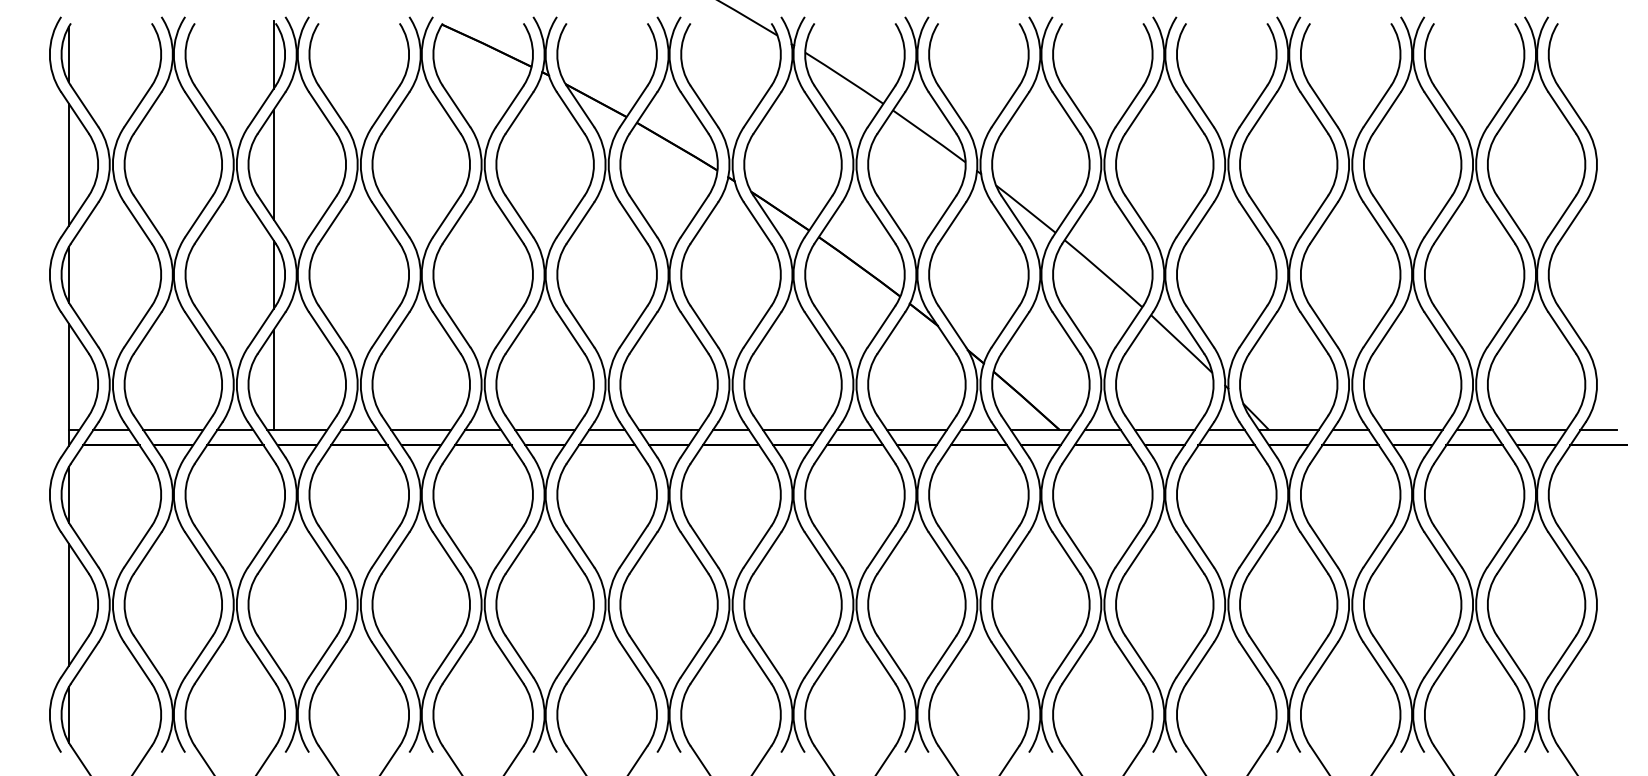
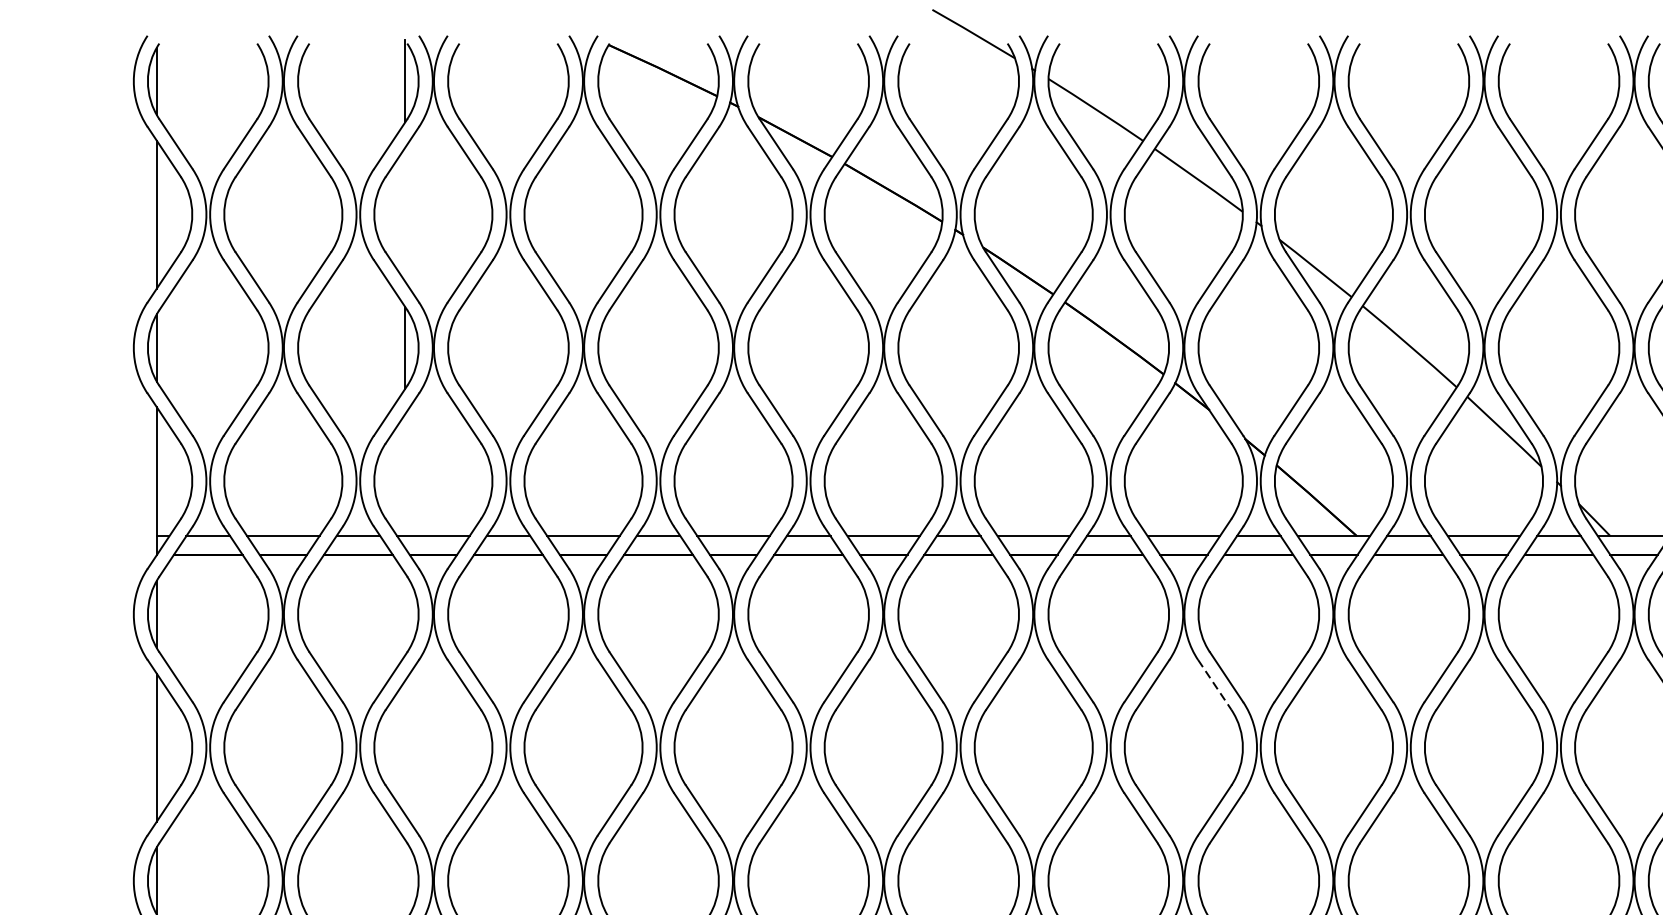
line: (273, 164) -> (404, 214), removed
line: (273, 379) -> (404, 474), removed
line: (942, 553) -> (1214, 685), solid -> dashed

